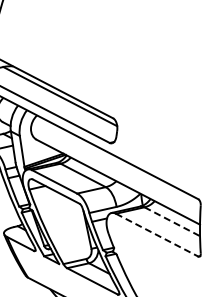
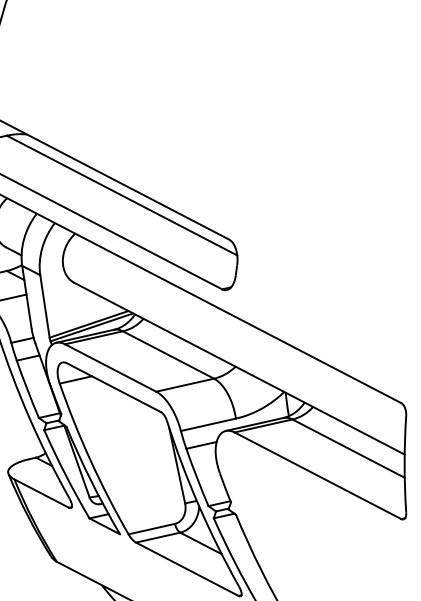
line: (172, 221) -> (349, 448), dashed -> solid
line: (157, 235) -> (318, 476), dashed -> solid

